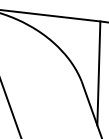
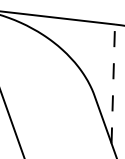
line: (99, 73) -> (113, 84), solid -> dashed

